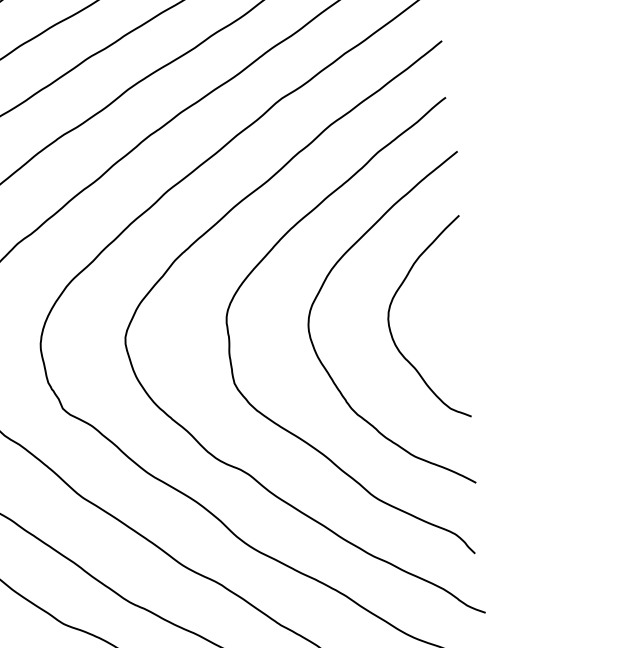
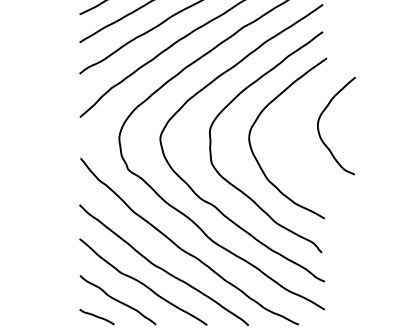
curve: (391, 314) -> (319, 122), moved

